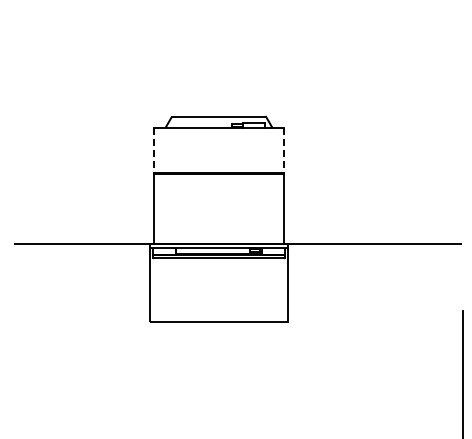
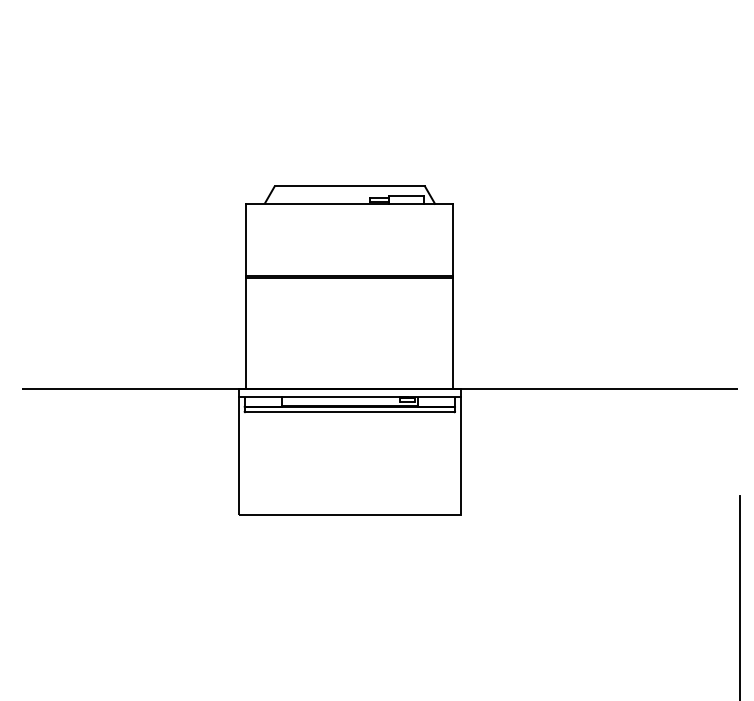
line: (154, 150) -> (246, 240), dashed -> solid
line: (283, 150) -> (452, 240), dashed -> solid

